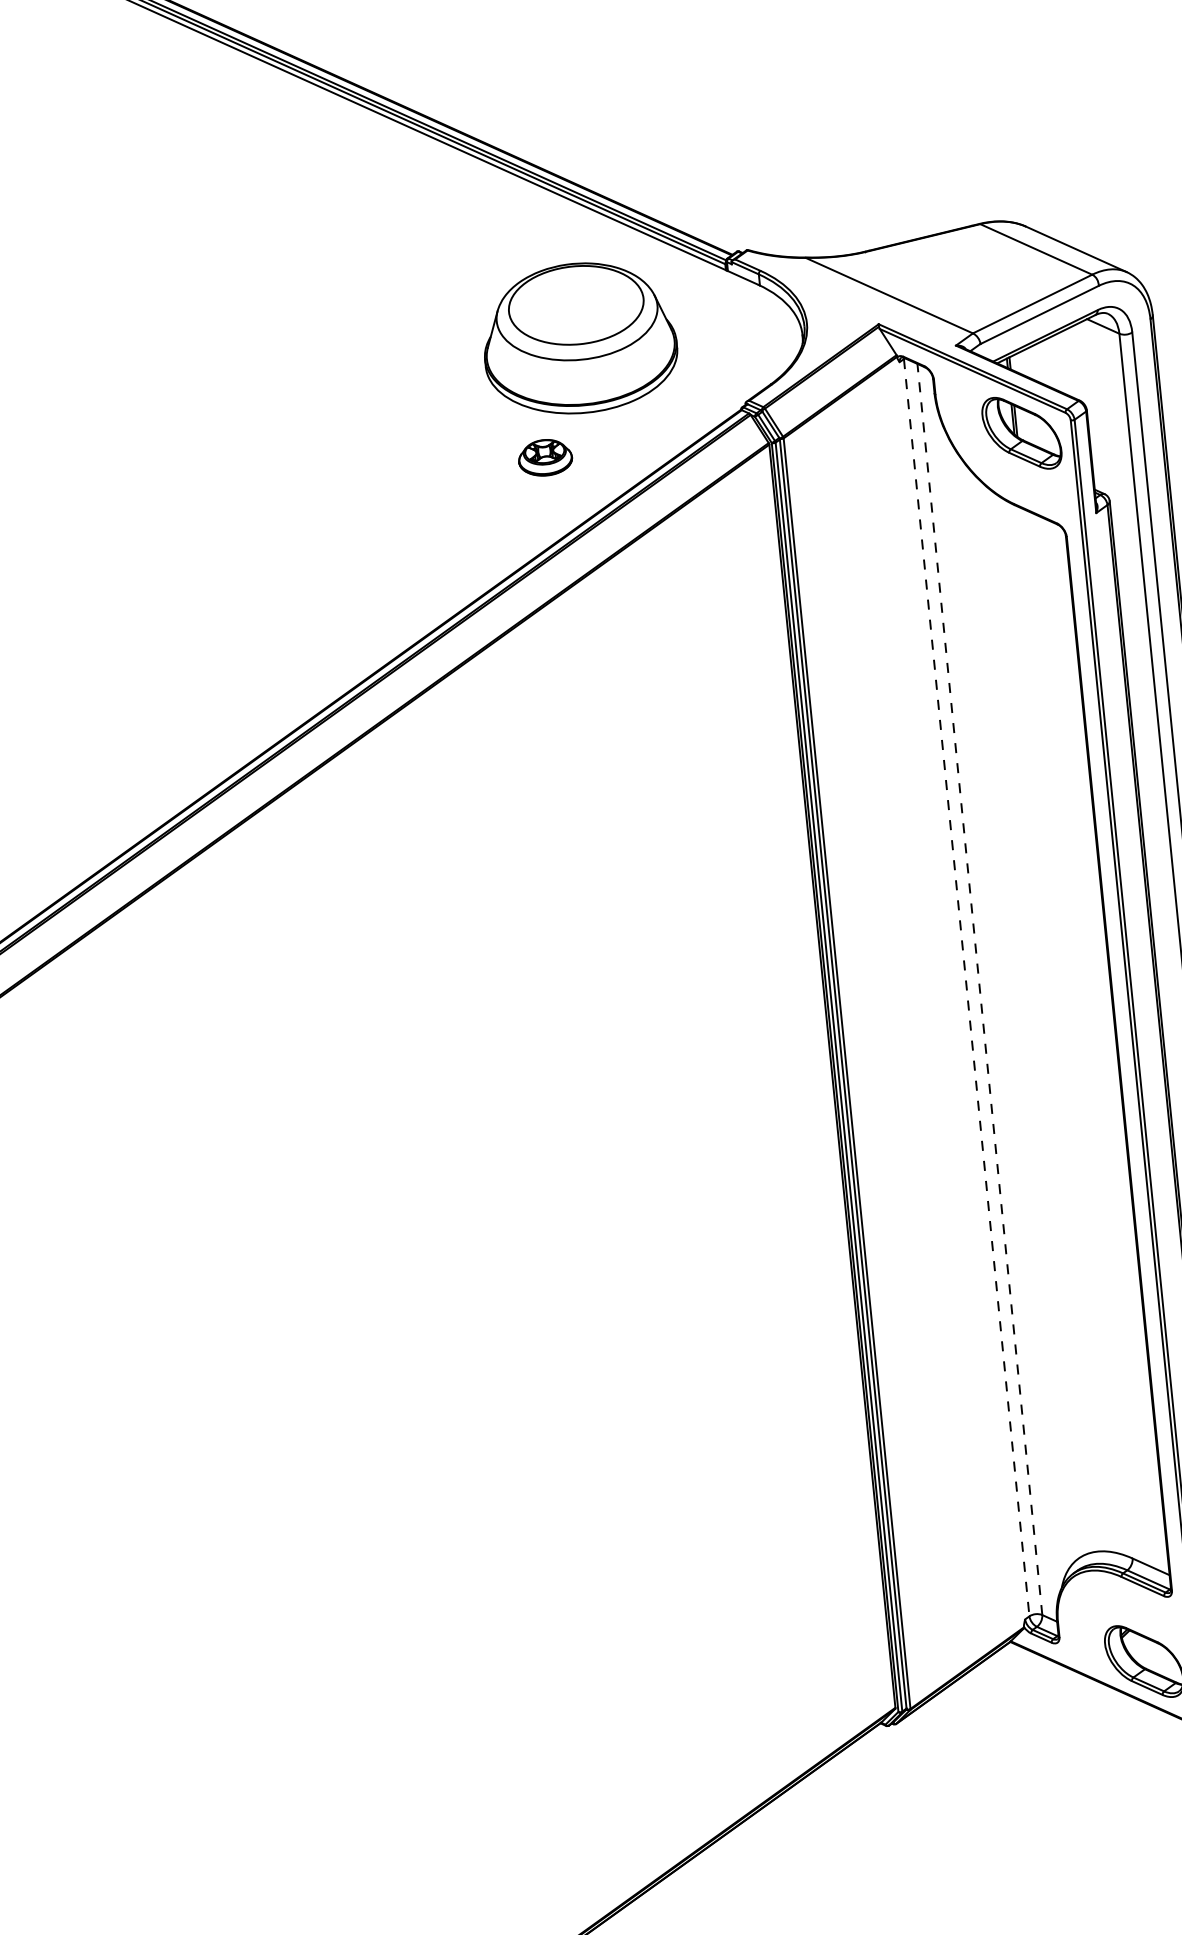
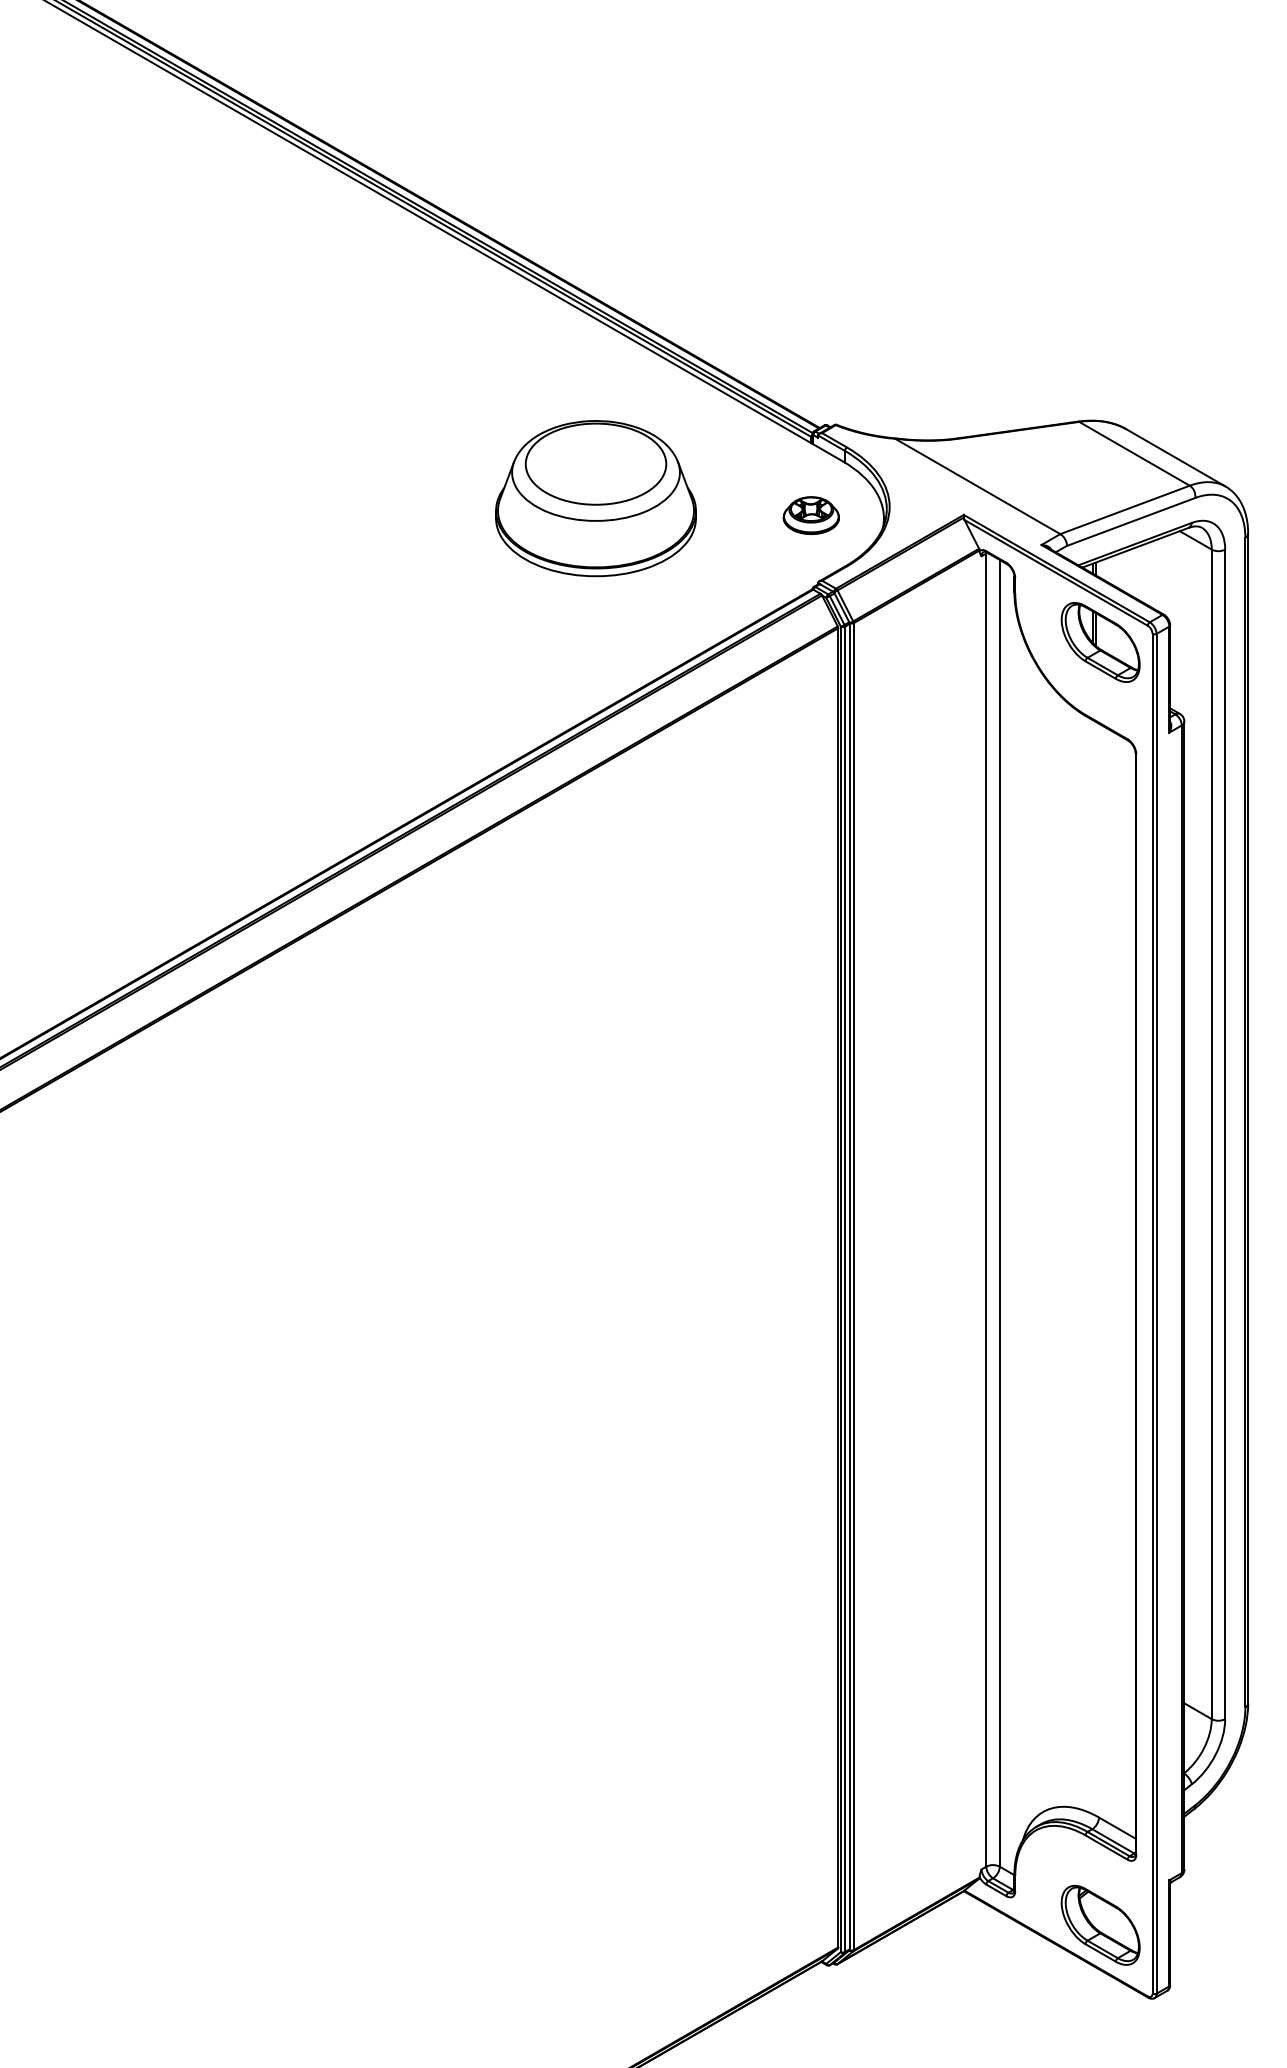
part: (579, 338) -> (595, 498), moved
part: (544, 457) -> (810, 515), moved
line: (966, 988) -> (986, 1210), dashed -> solid
line: (979, 988) -> (999, 1212), dashed -> solid

